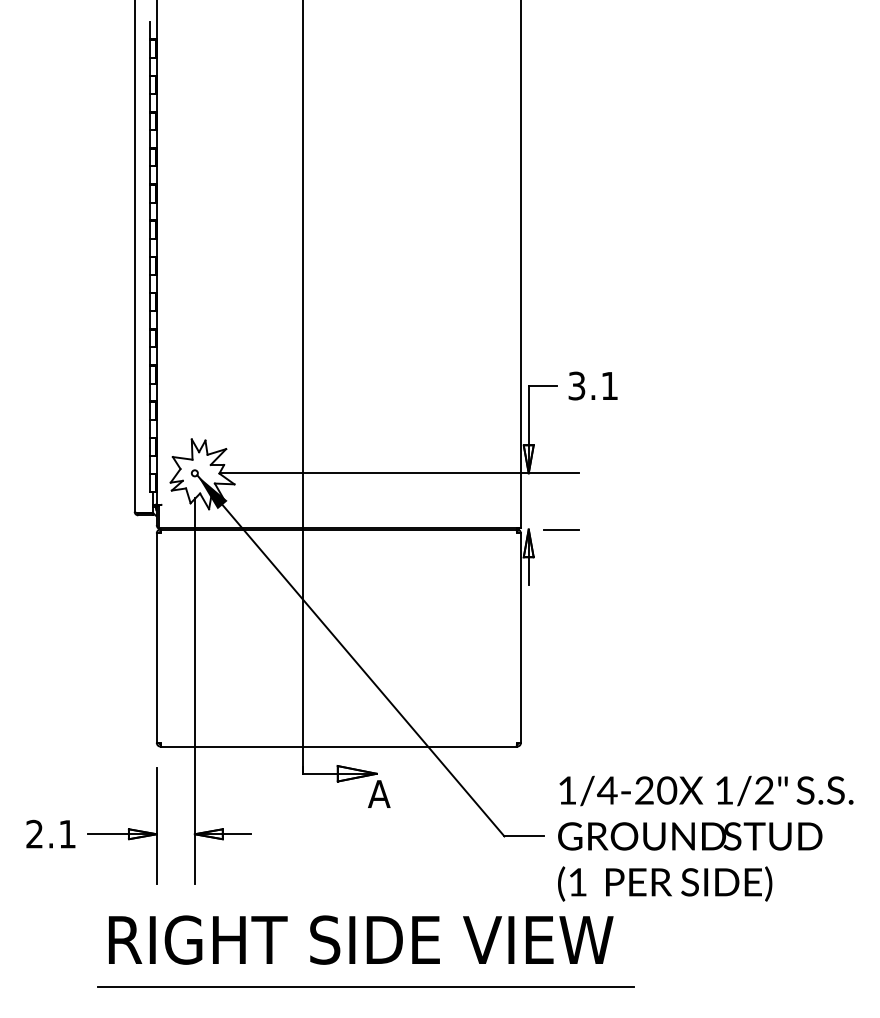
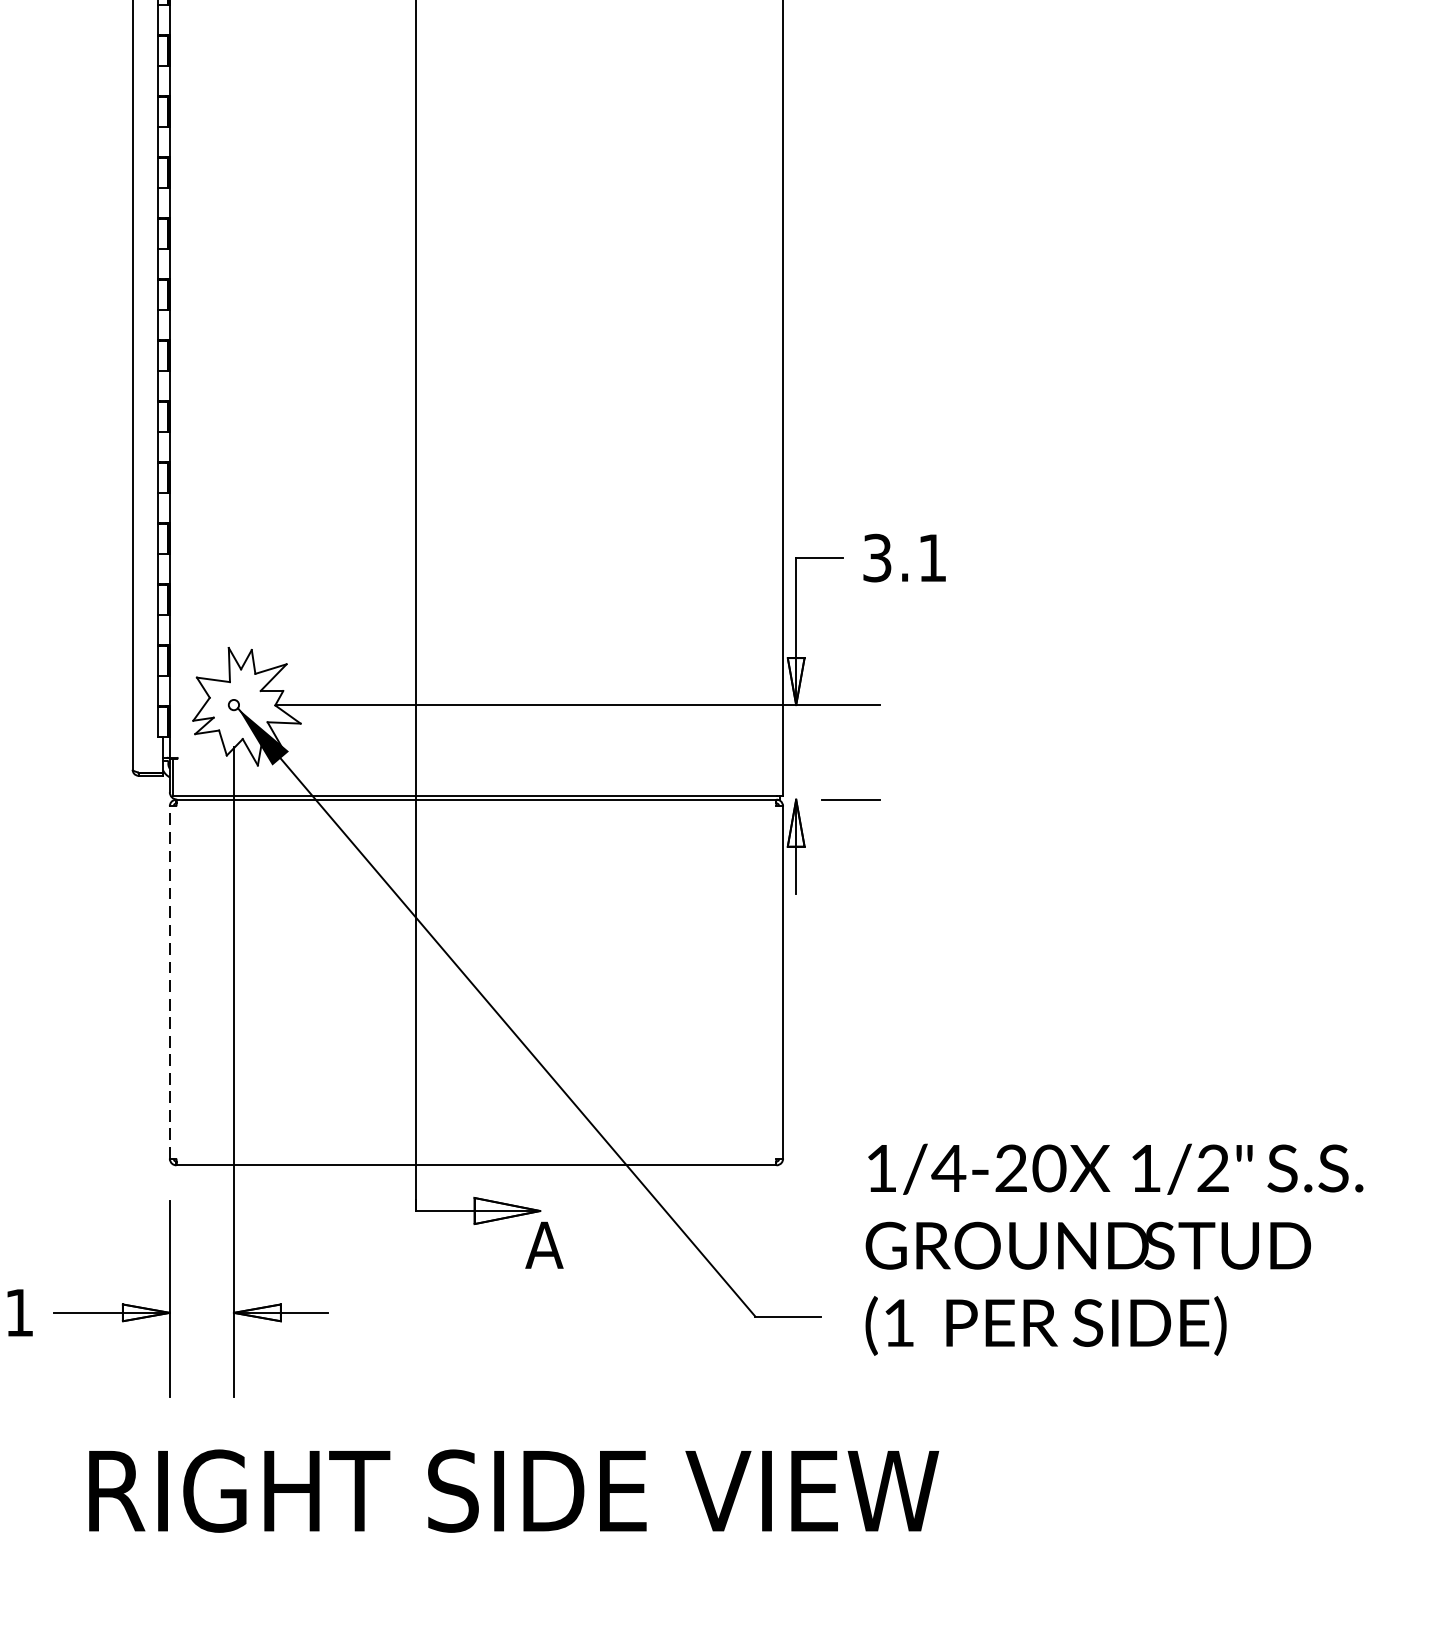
line: (156, 638) -> (169, 983), solid -> dashed
text: (705, 838) -> (1114, 1249), moved
line: (365, 987) -> (521, 1570), removed

